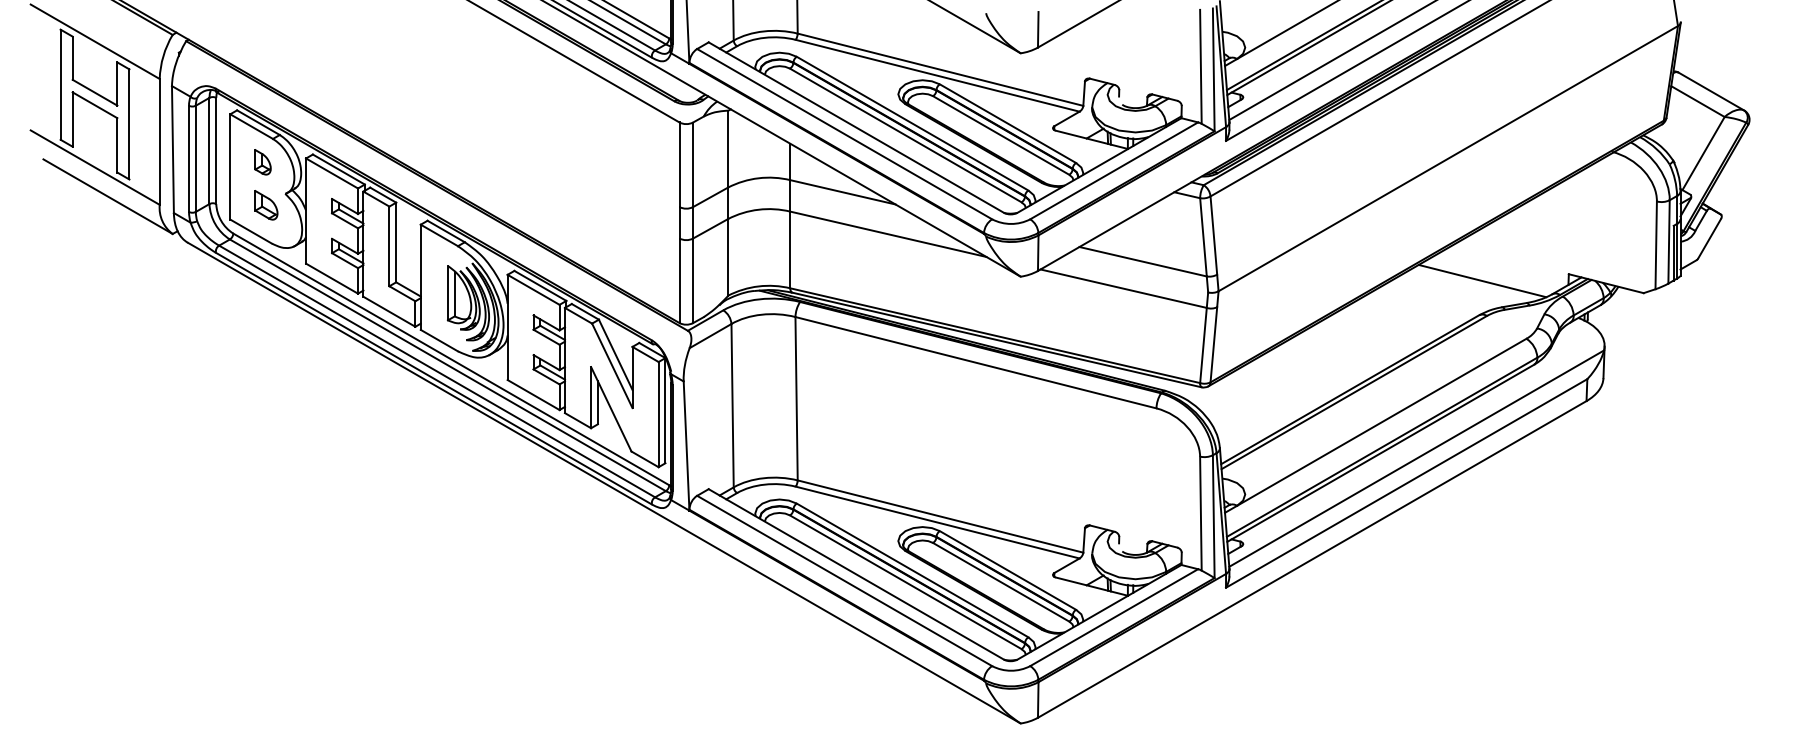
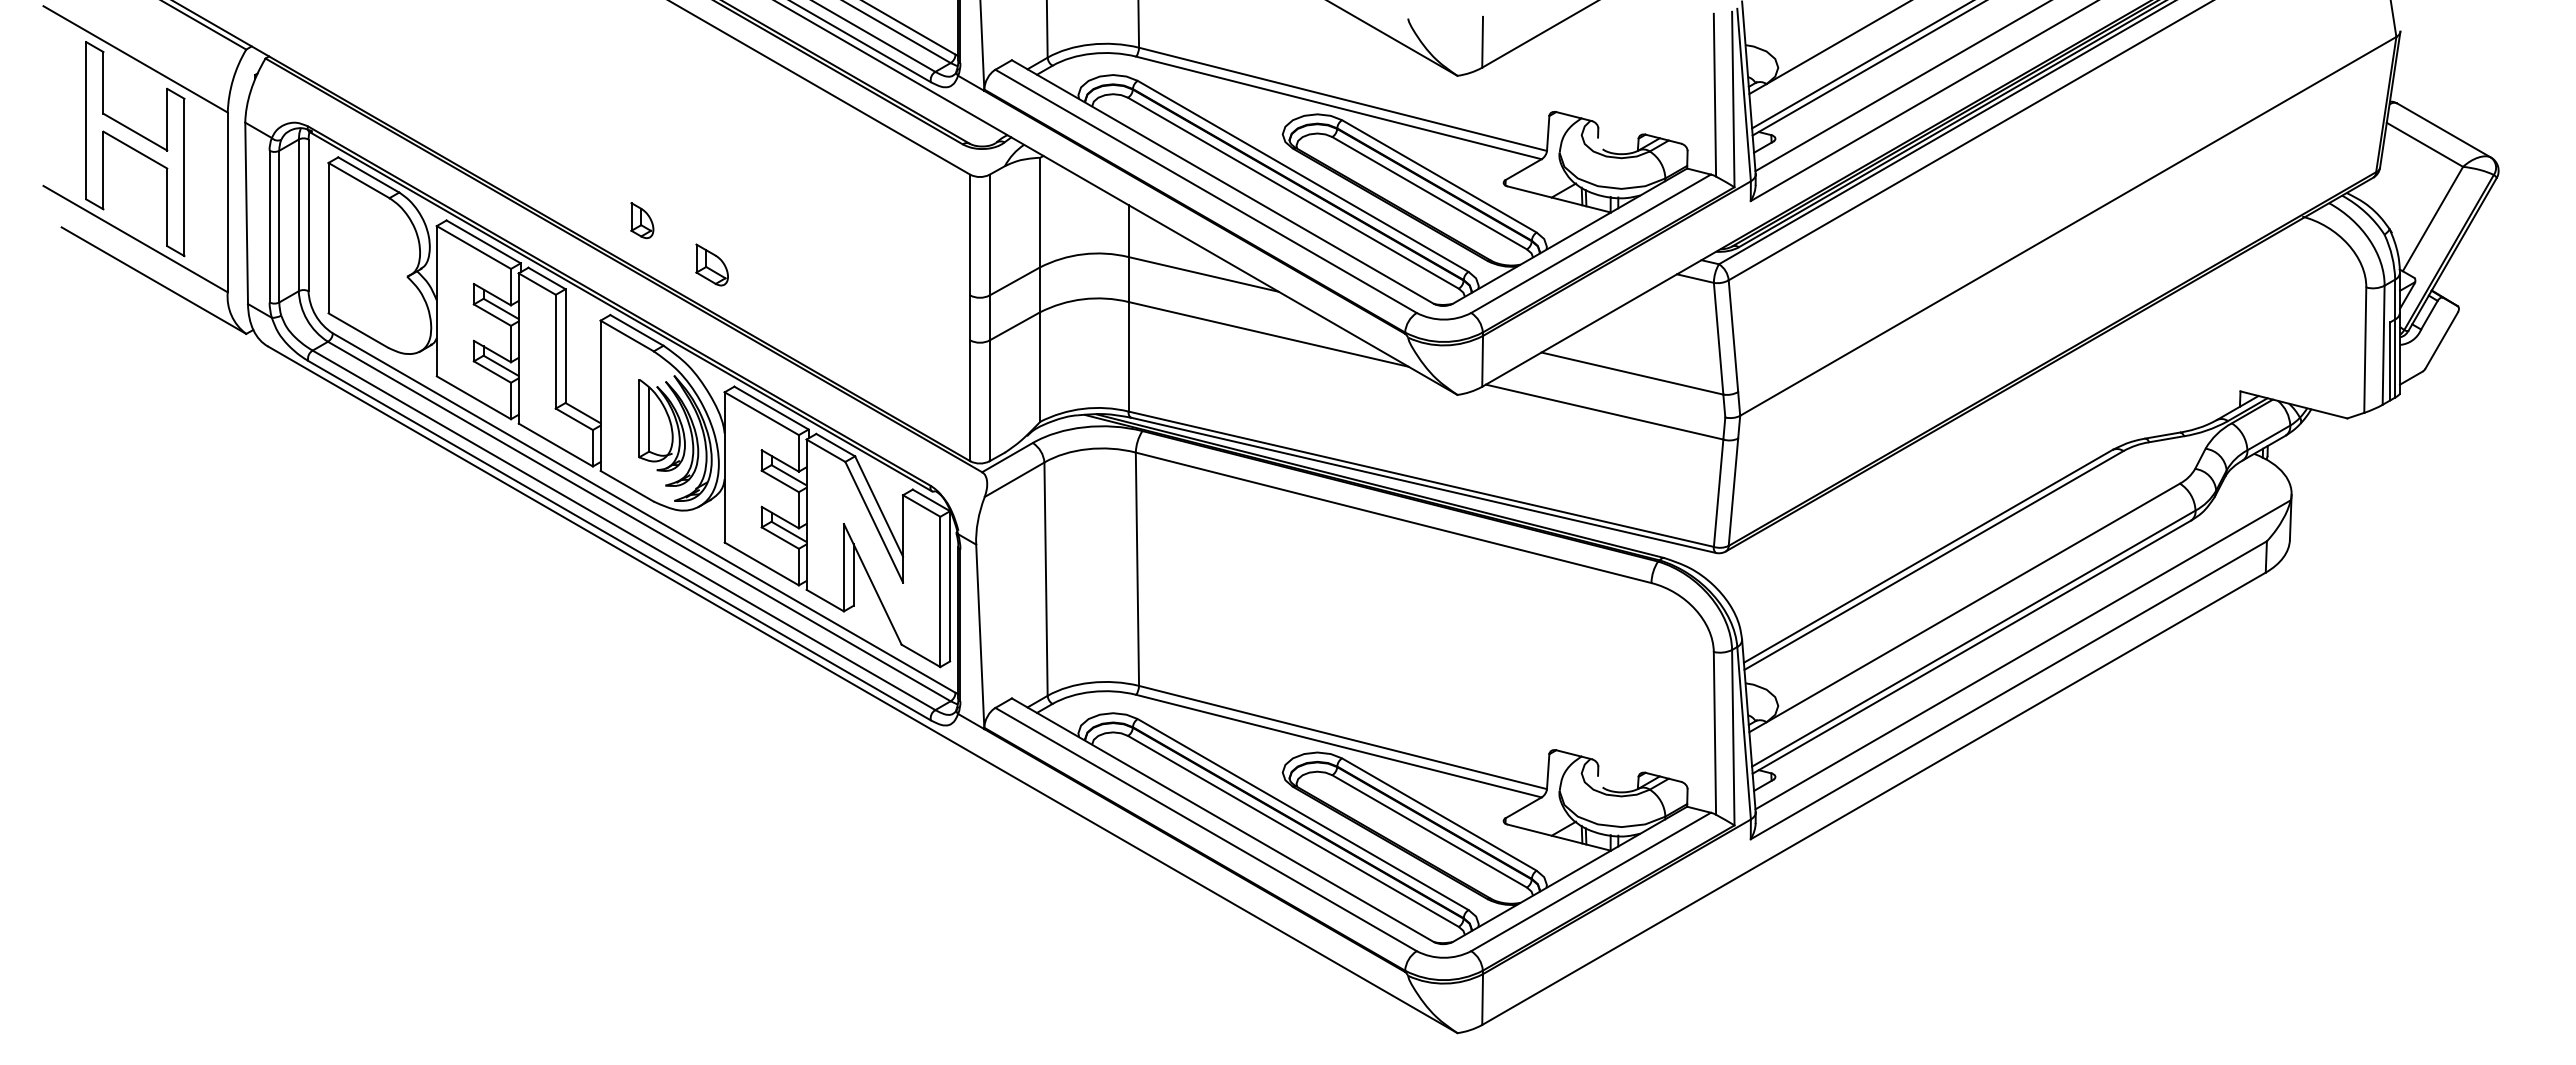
part: (263, 162) -> (642, 220), moved
part: (265, 204) -> (711, 264), moved
line: (1482, 281) -> (2117, 401), removed

